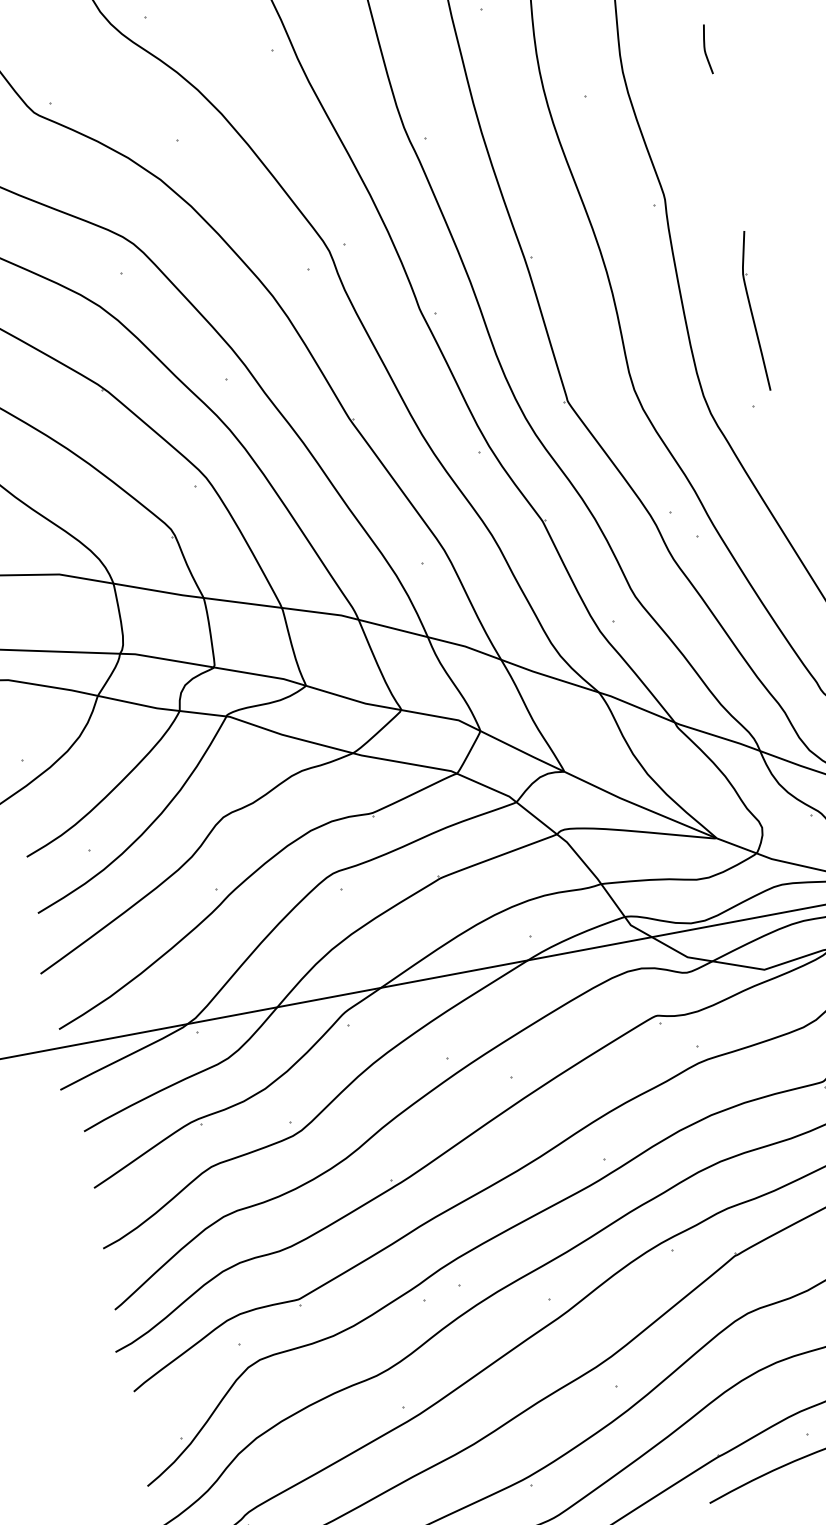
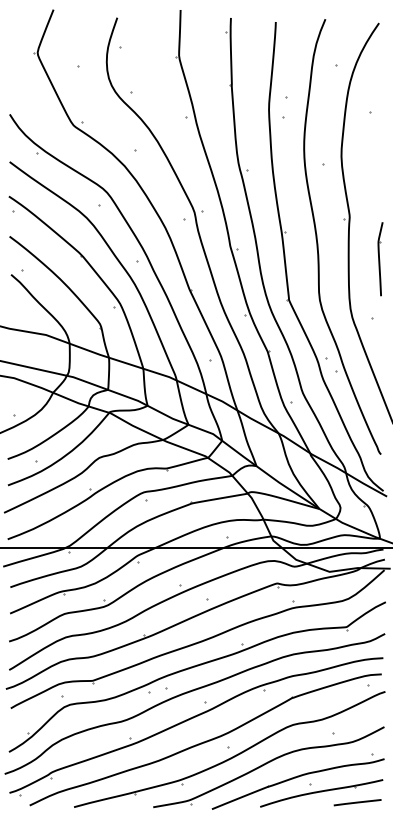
line: (705, 49) -> (380, 153), removed
part: (754, 311) -> (380, 259), moved

